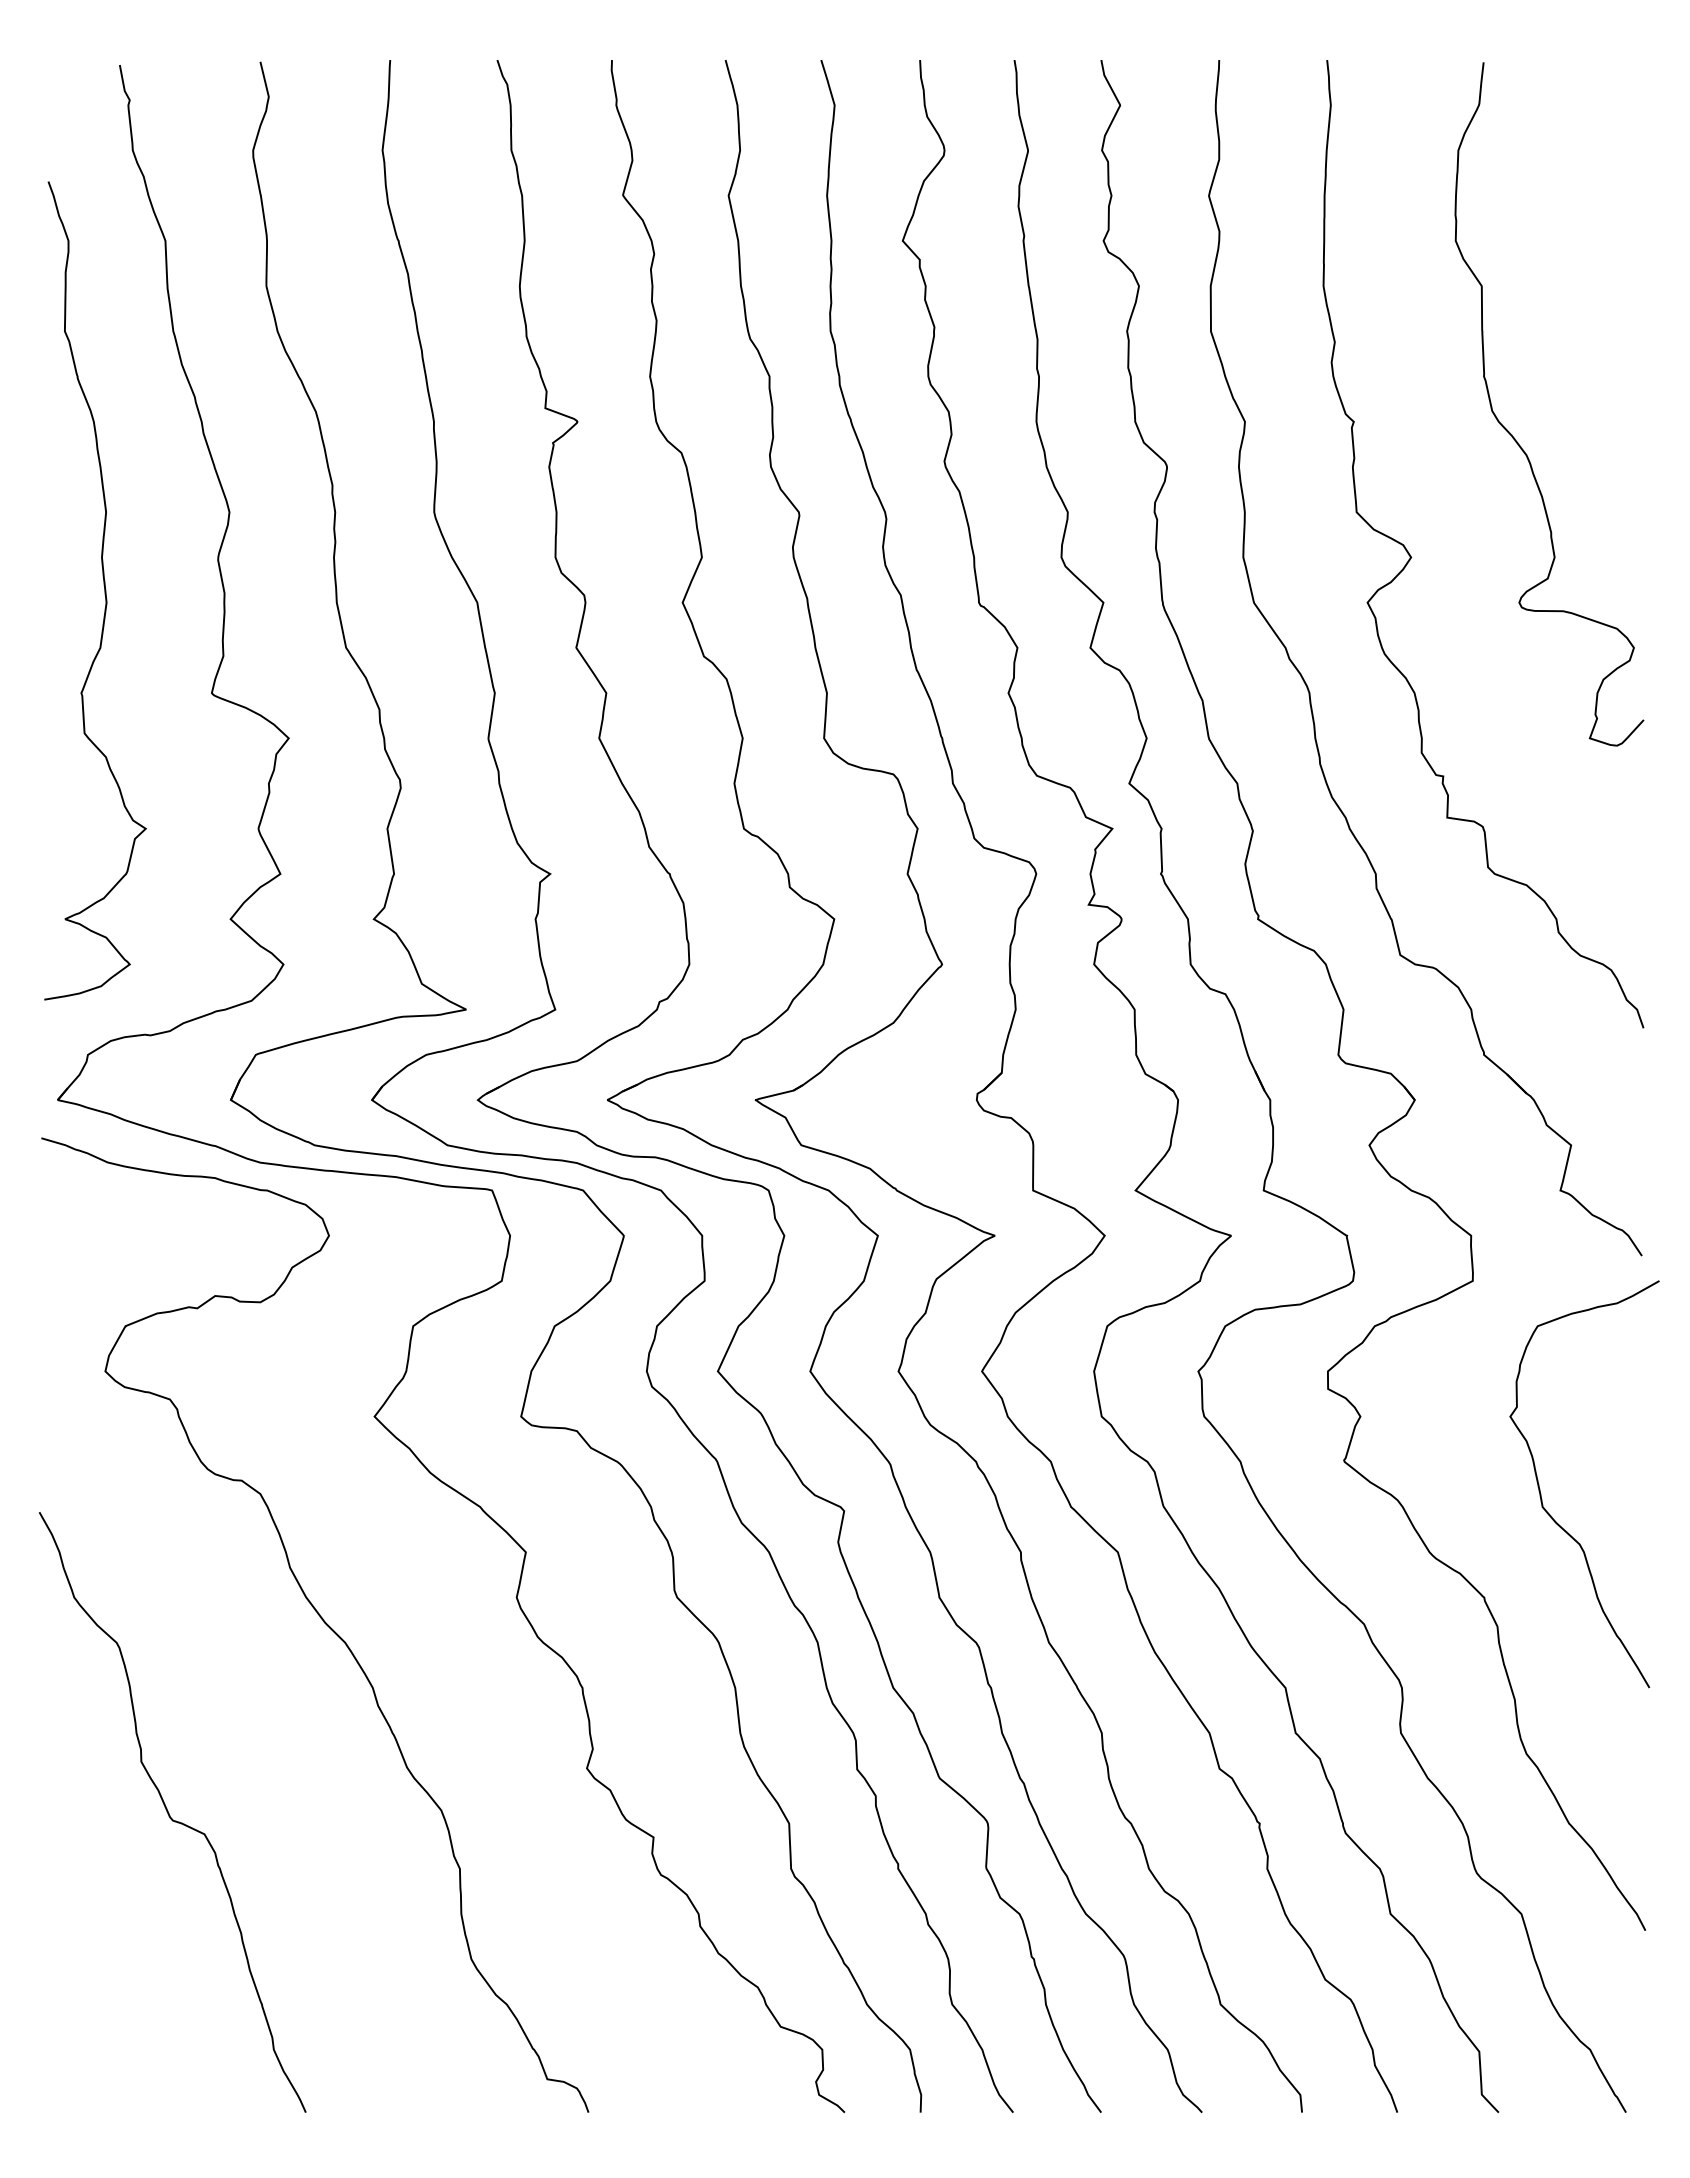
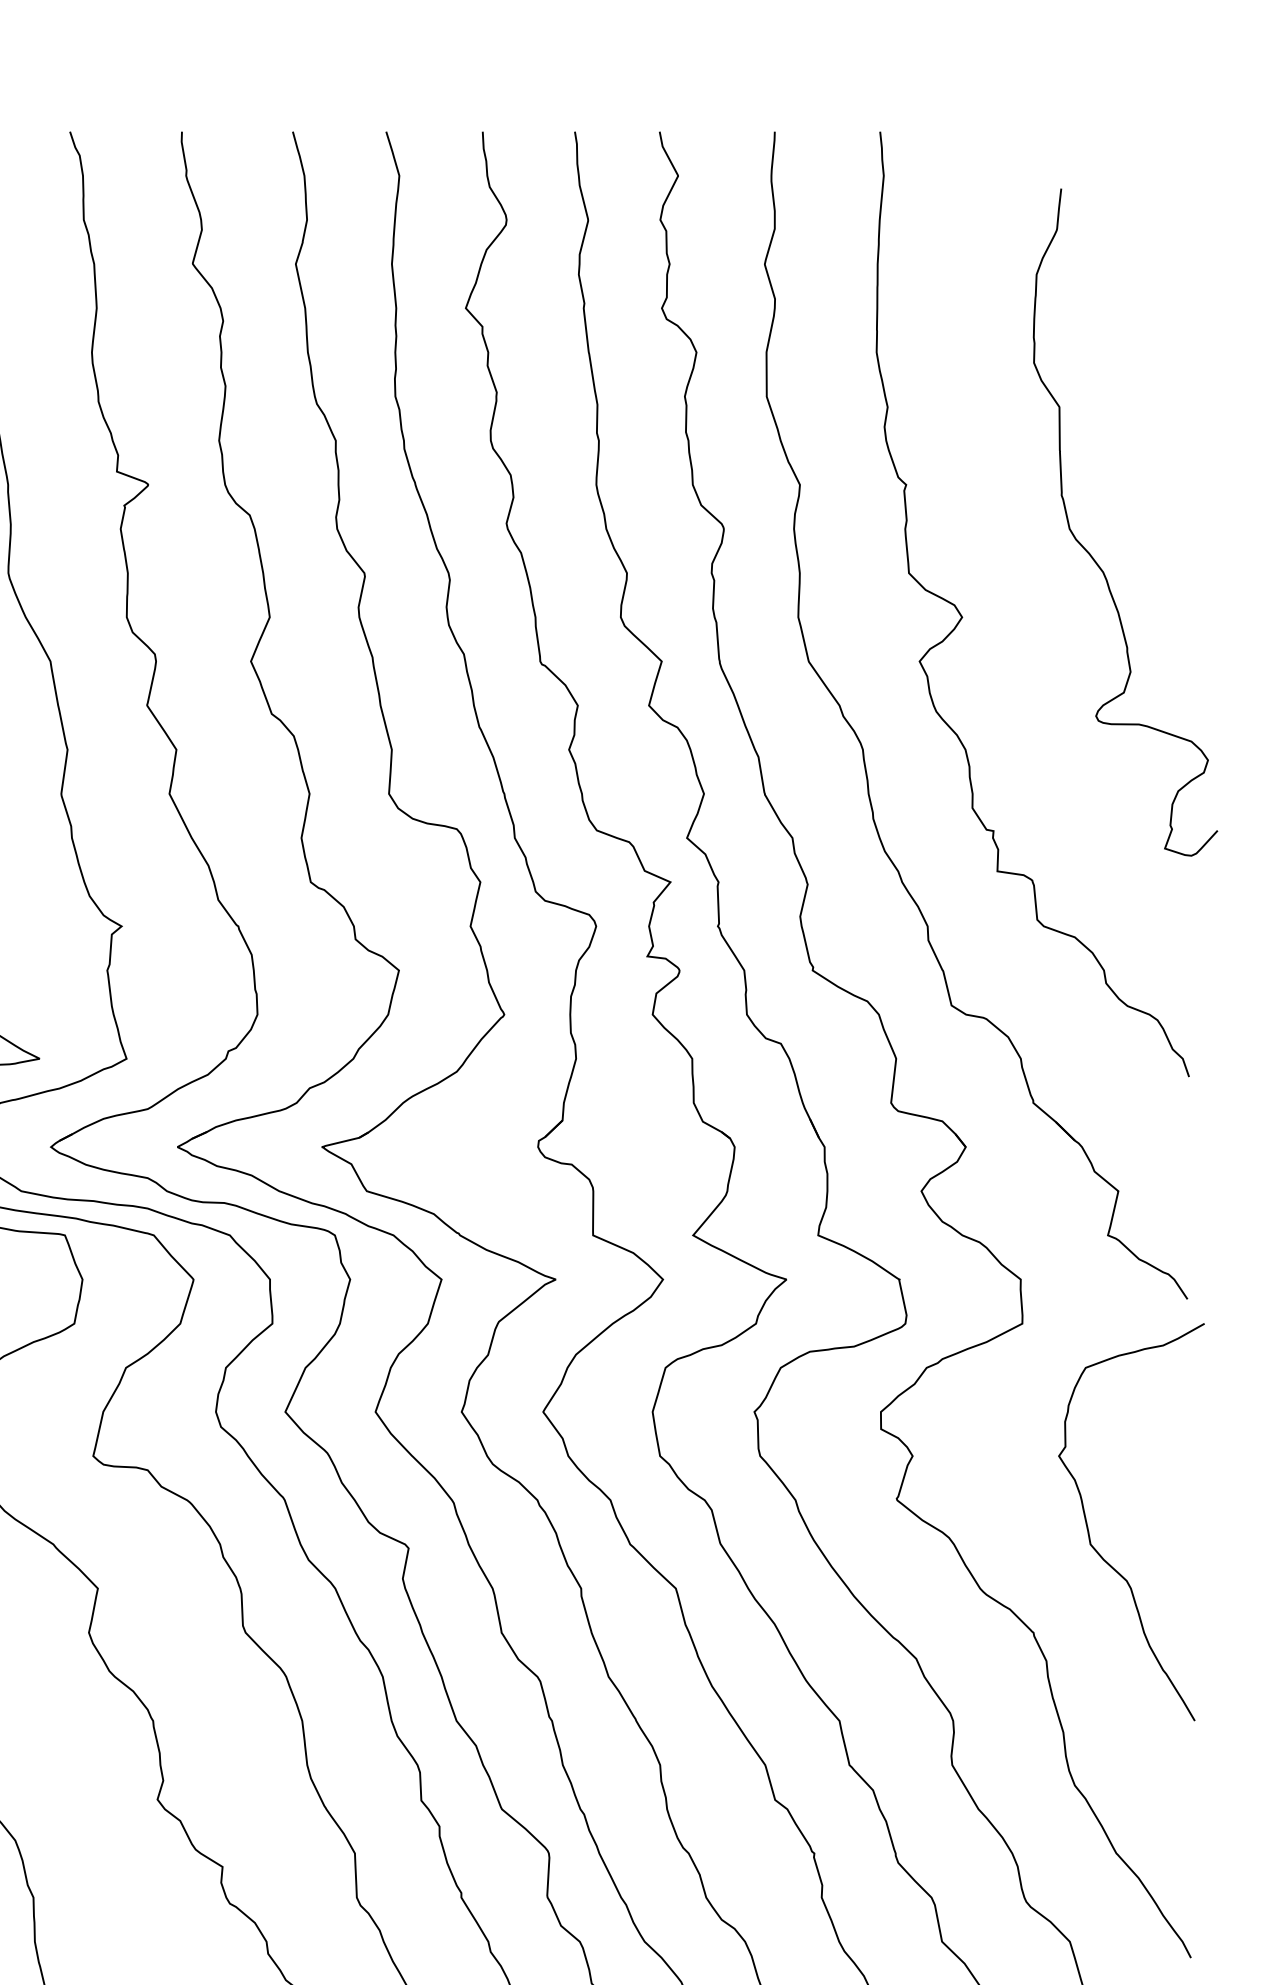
curve: (1511, 433) -> (1088, 550), moved

